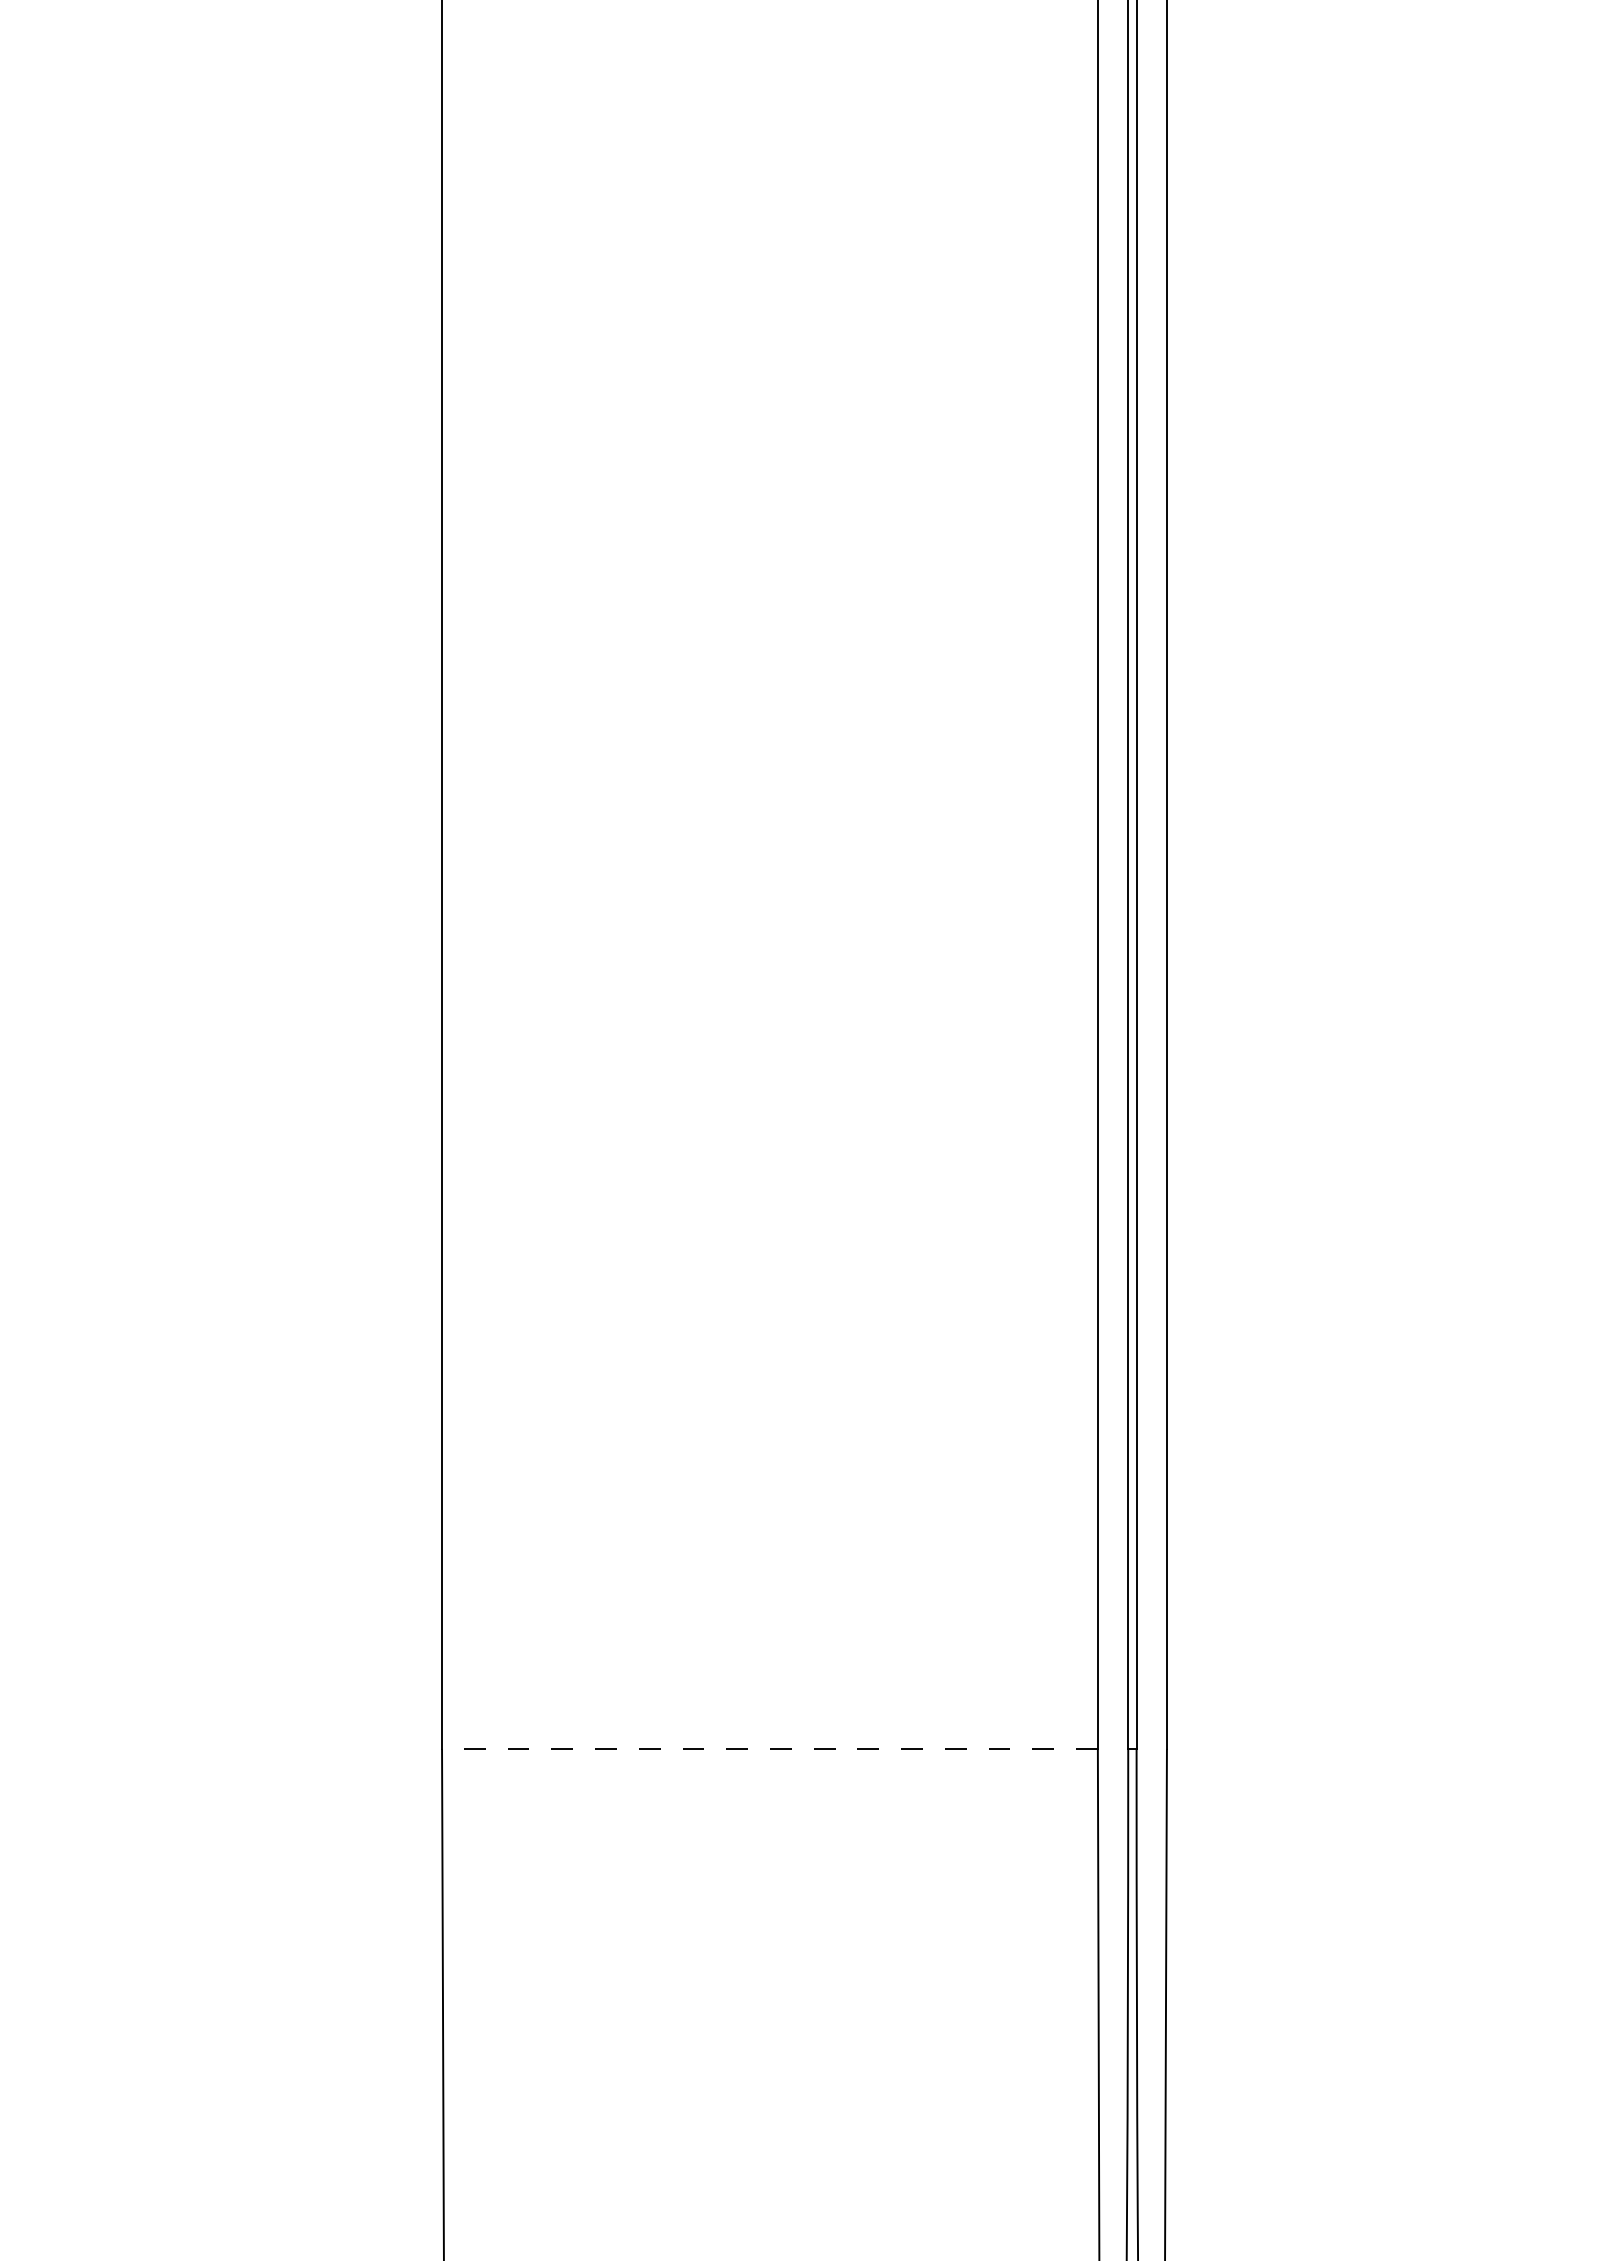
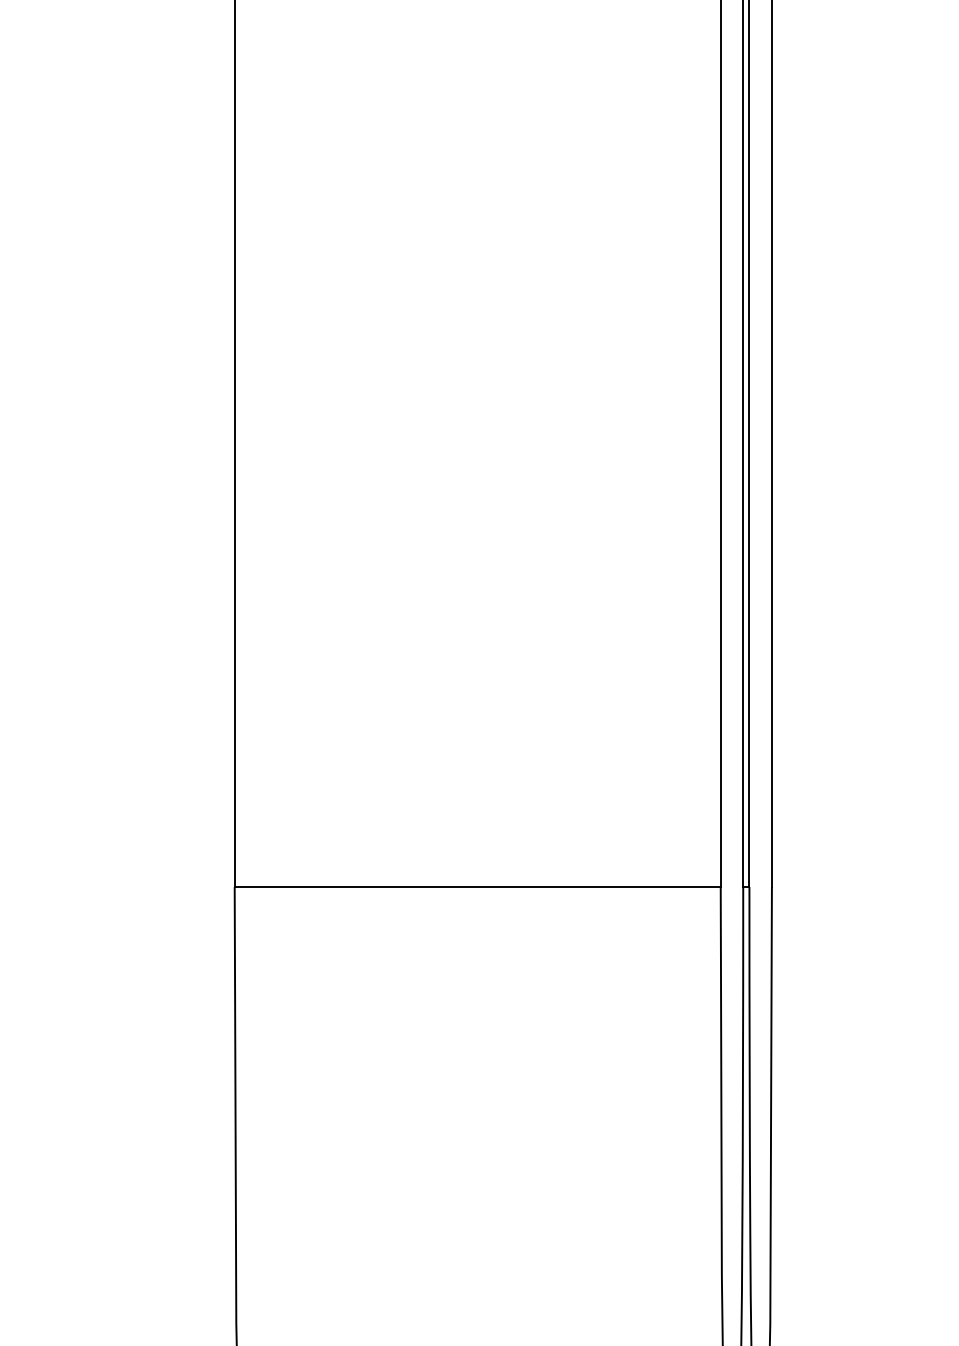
line: (769, 1748) -> (477, 886), dashed -> solid

